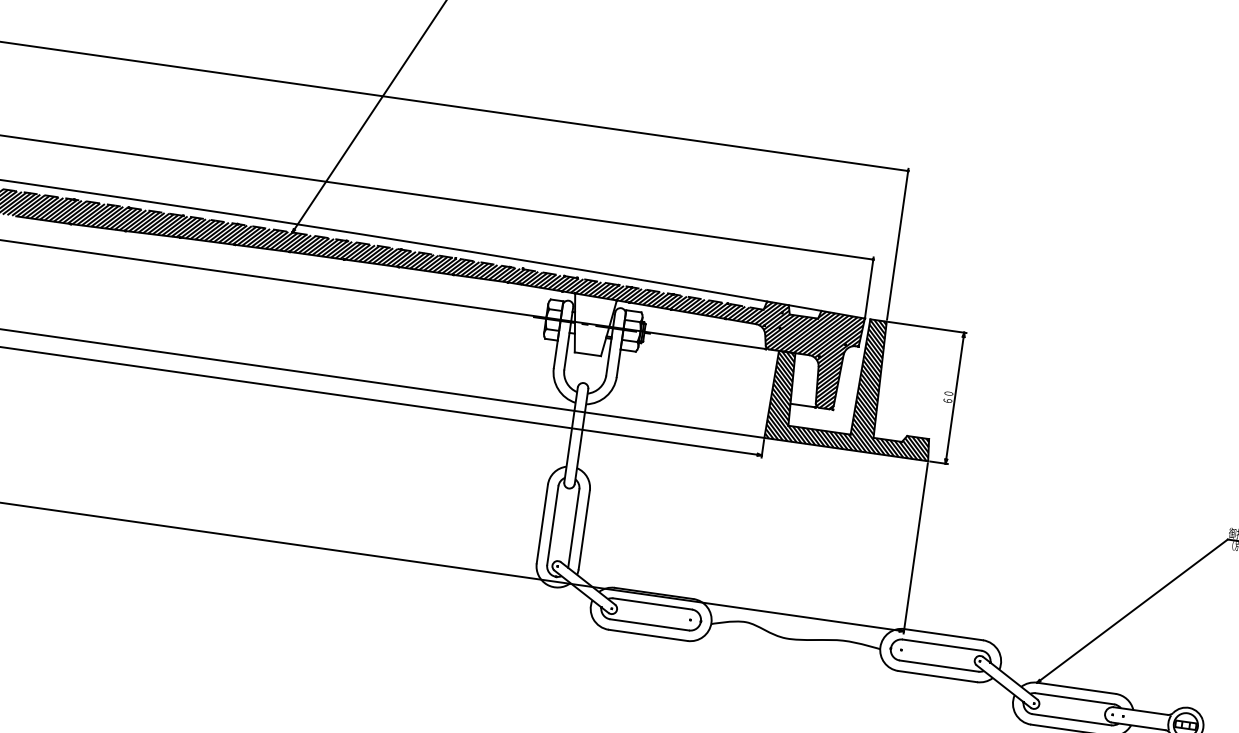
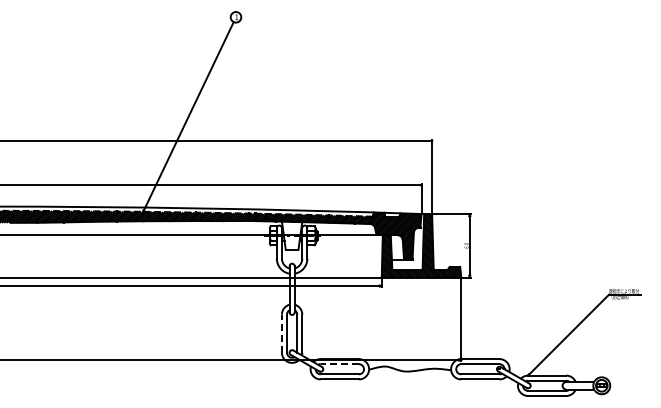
line: (541, 523) -> (281, 333), solid -> dashed
line: (651, 604) -> (339, 364), solid -> dashed

